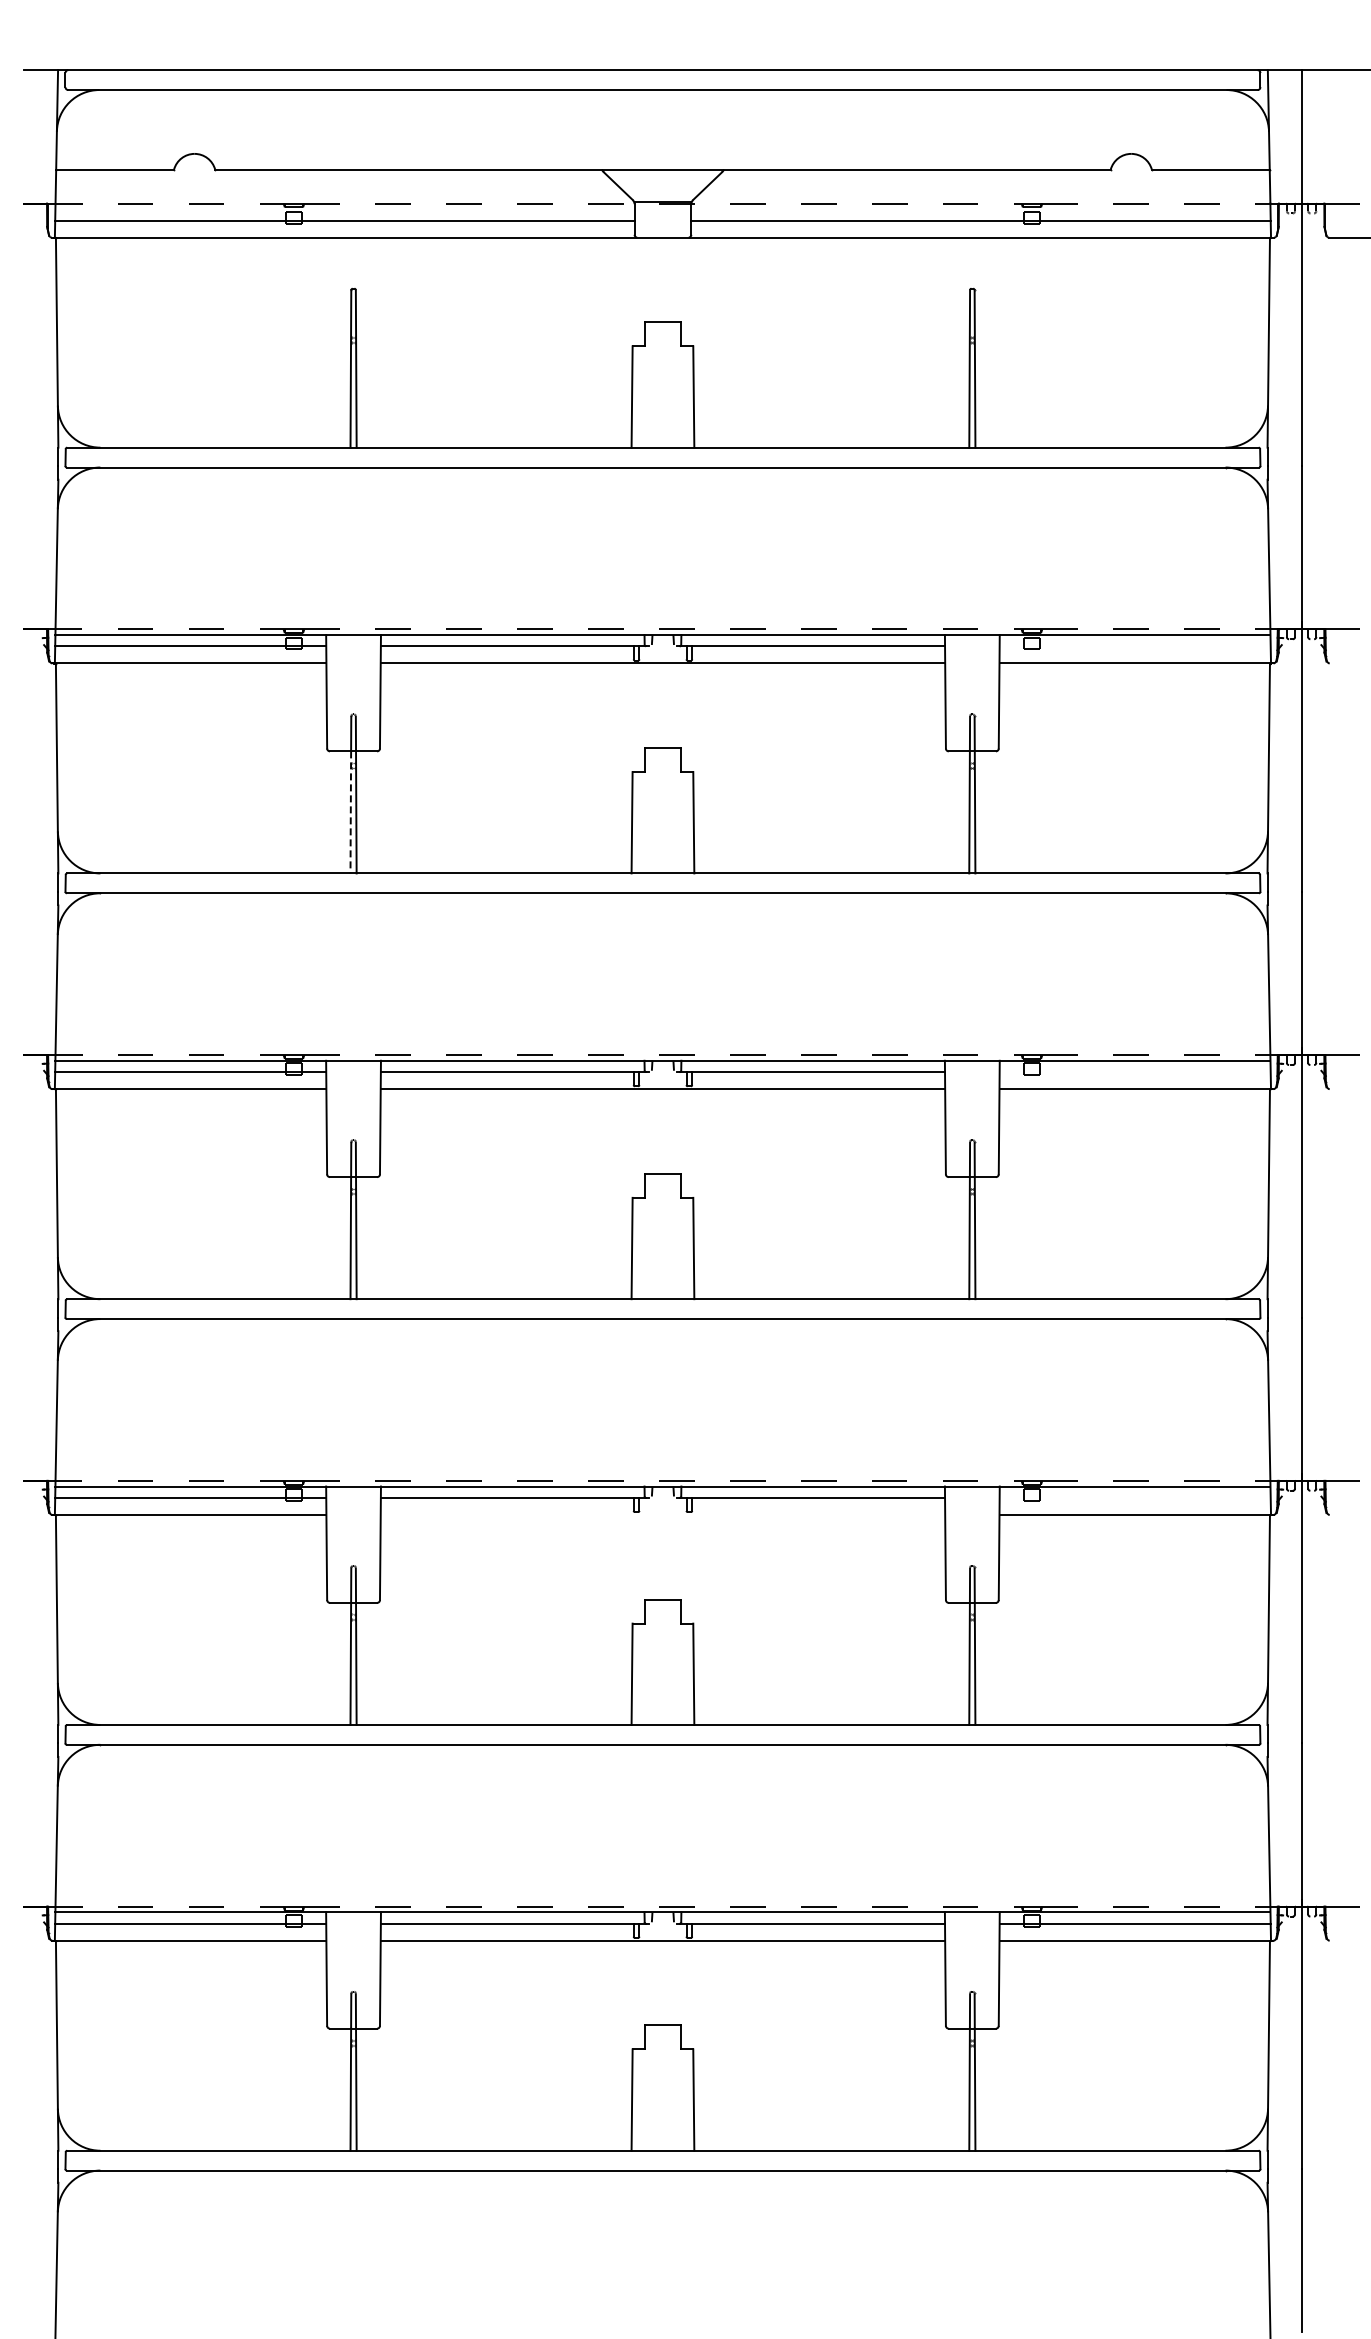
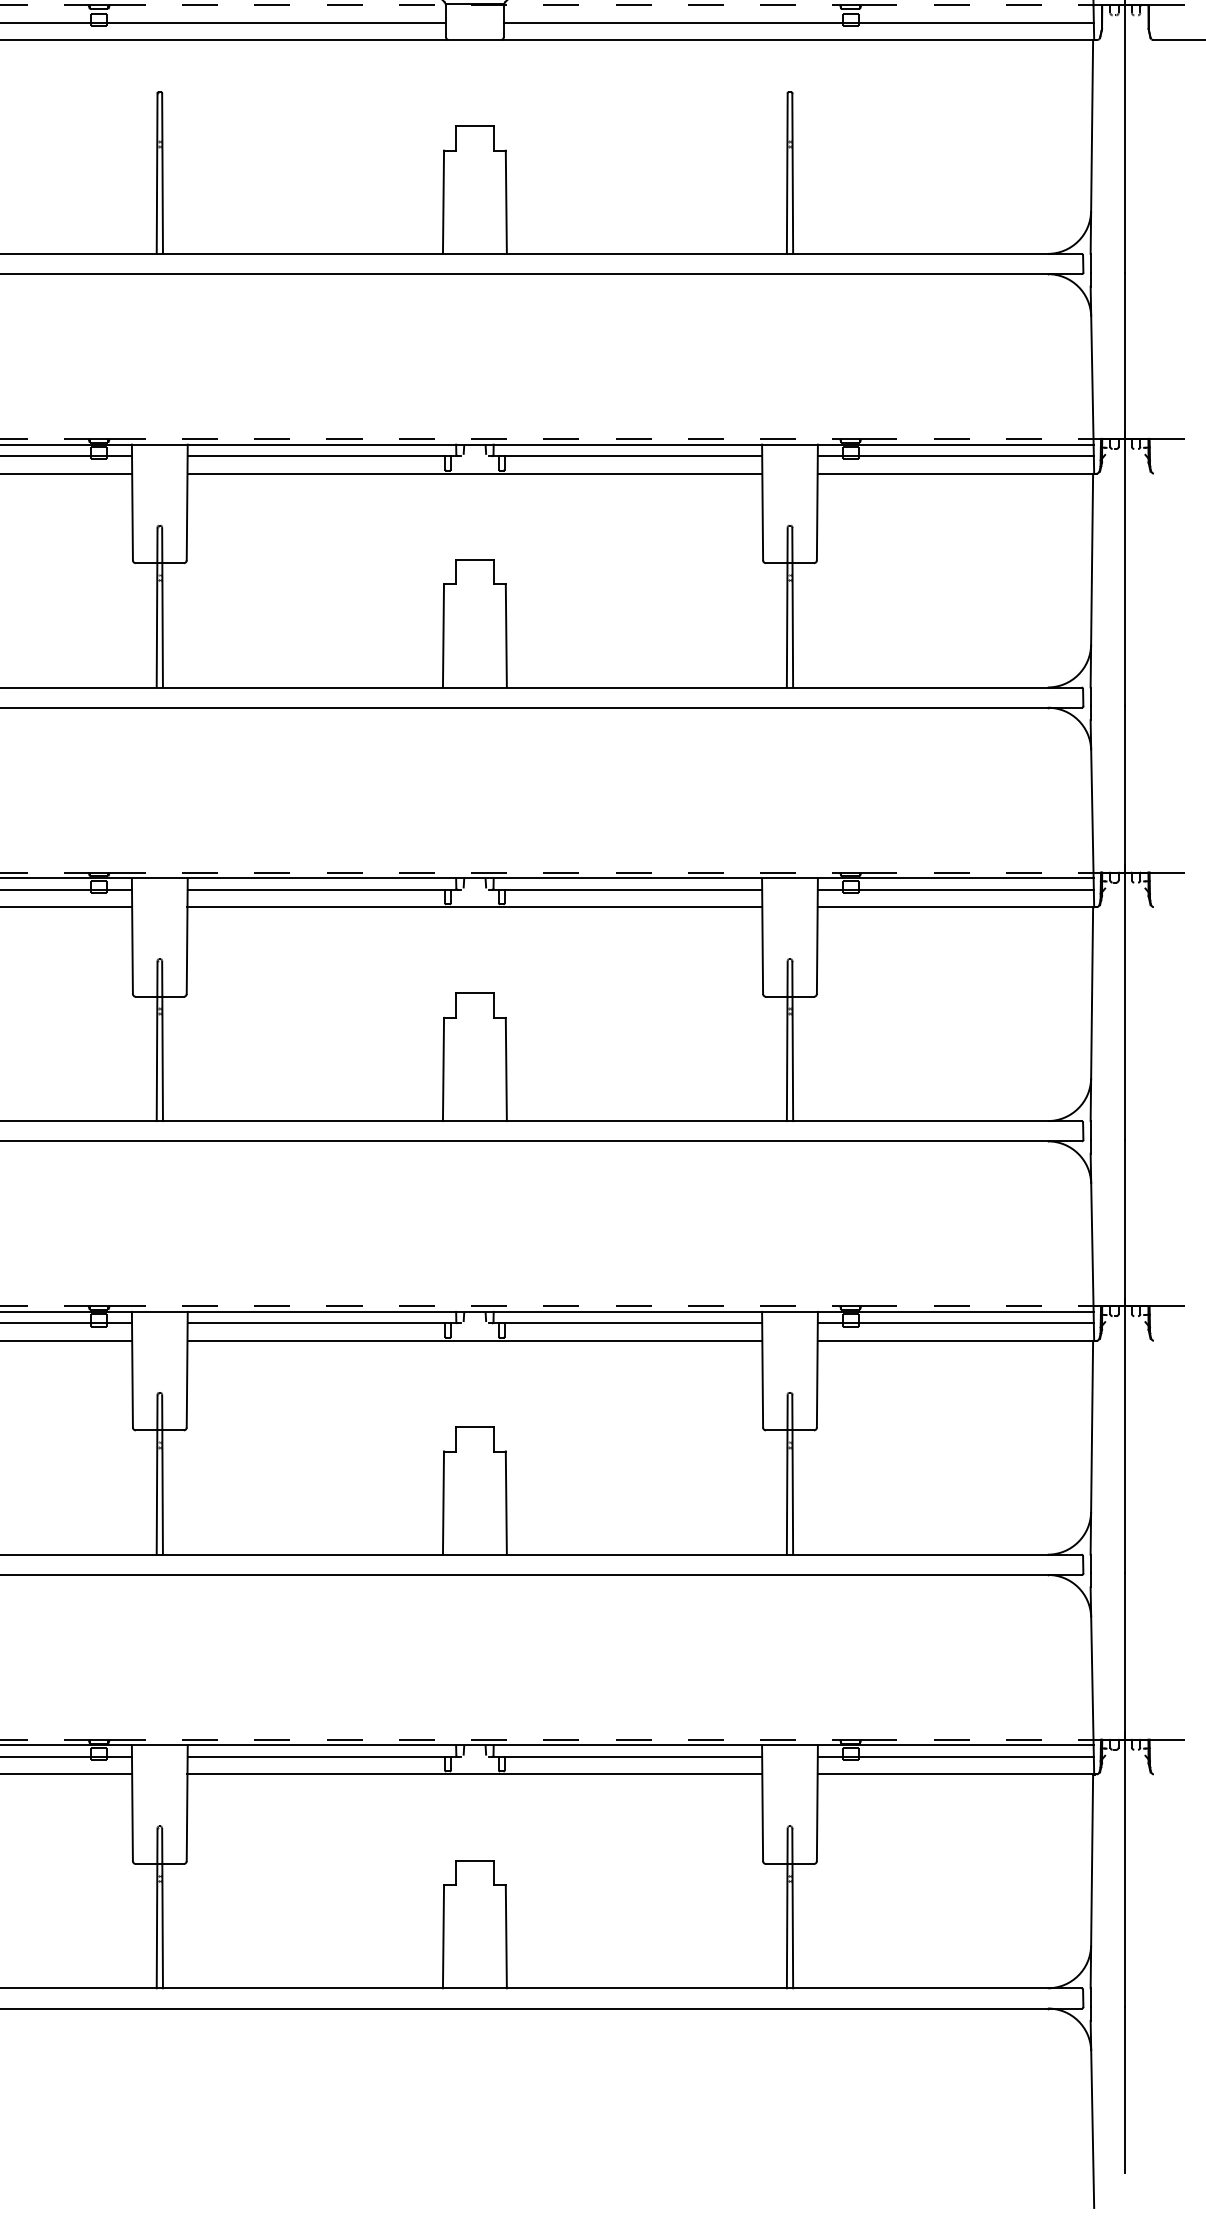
line: (1134, 646) -> (955, 456), added
line: (350, 812) -> (156, 625), dashed -> solid
line: (1134, 1072) -> (955, 890), added
line: (1134, 1497) -> (955, 1323), added
line: (662, 1514) -> (474, 1340), added

